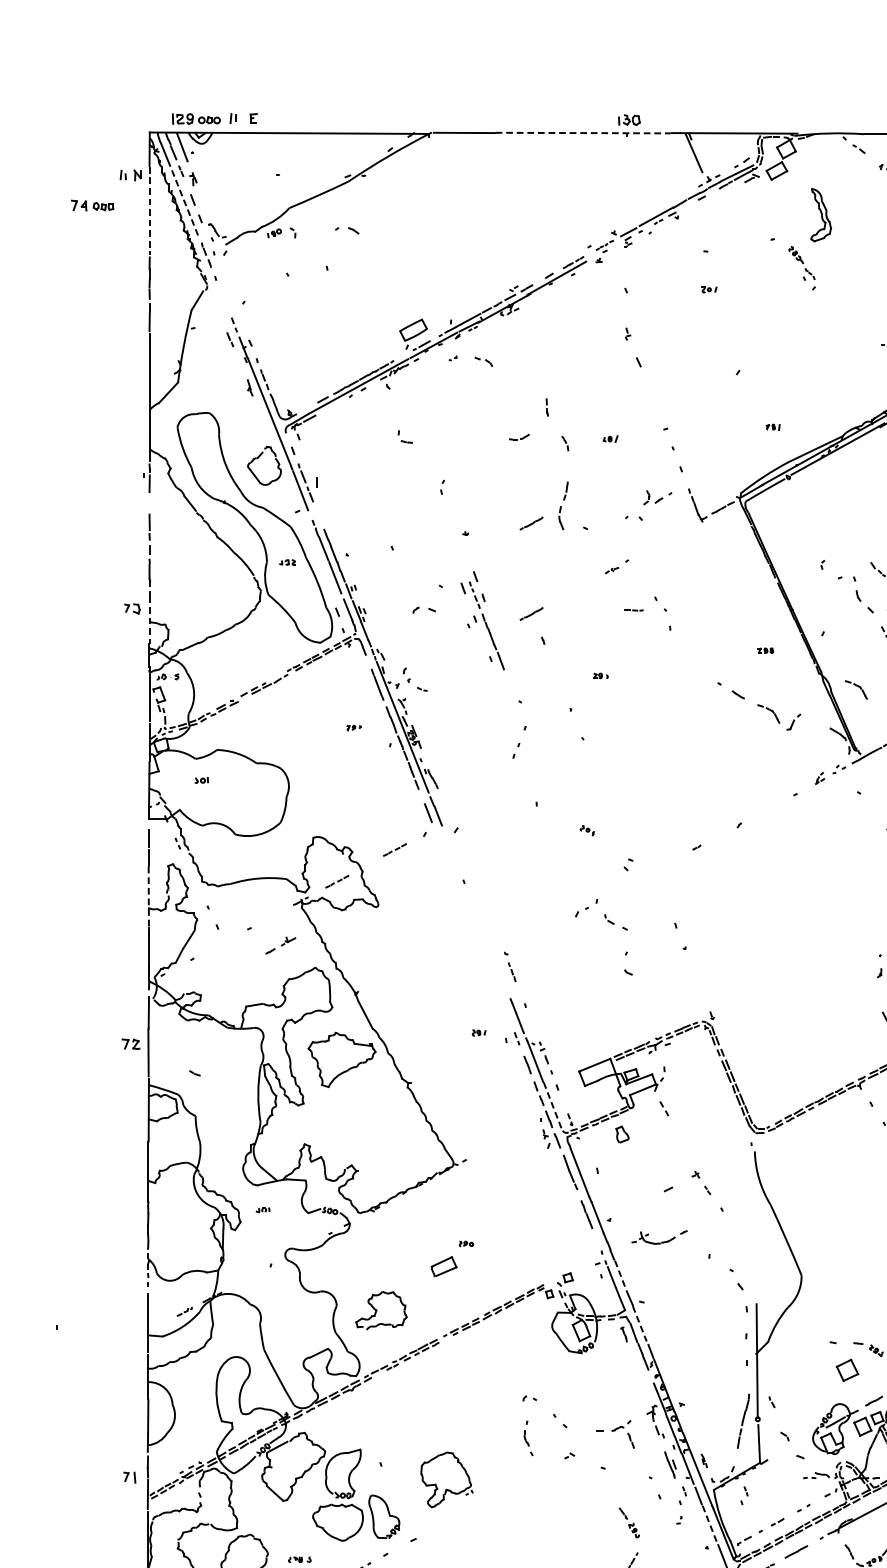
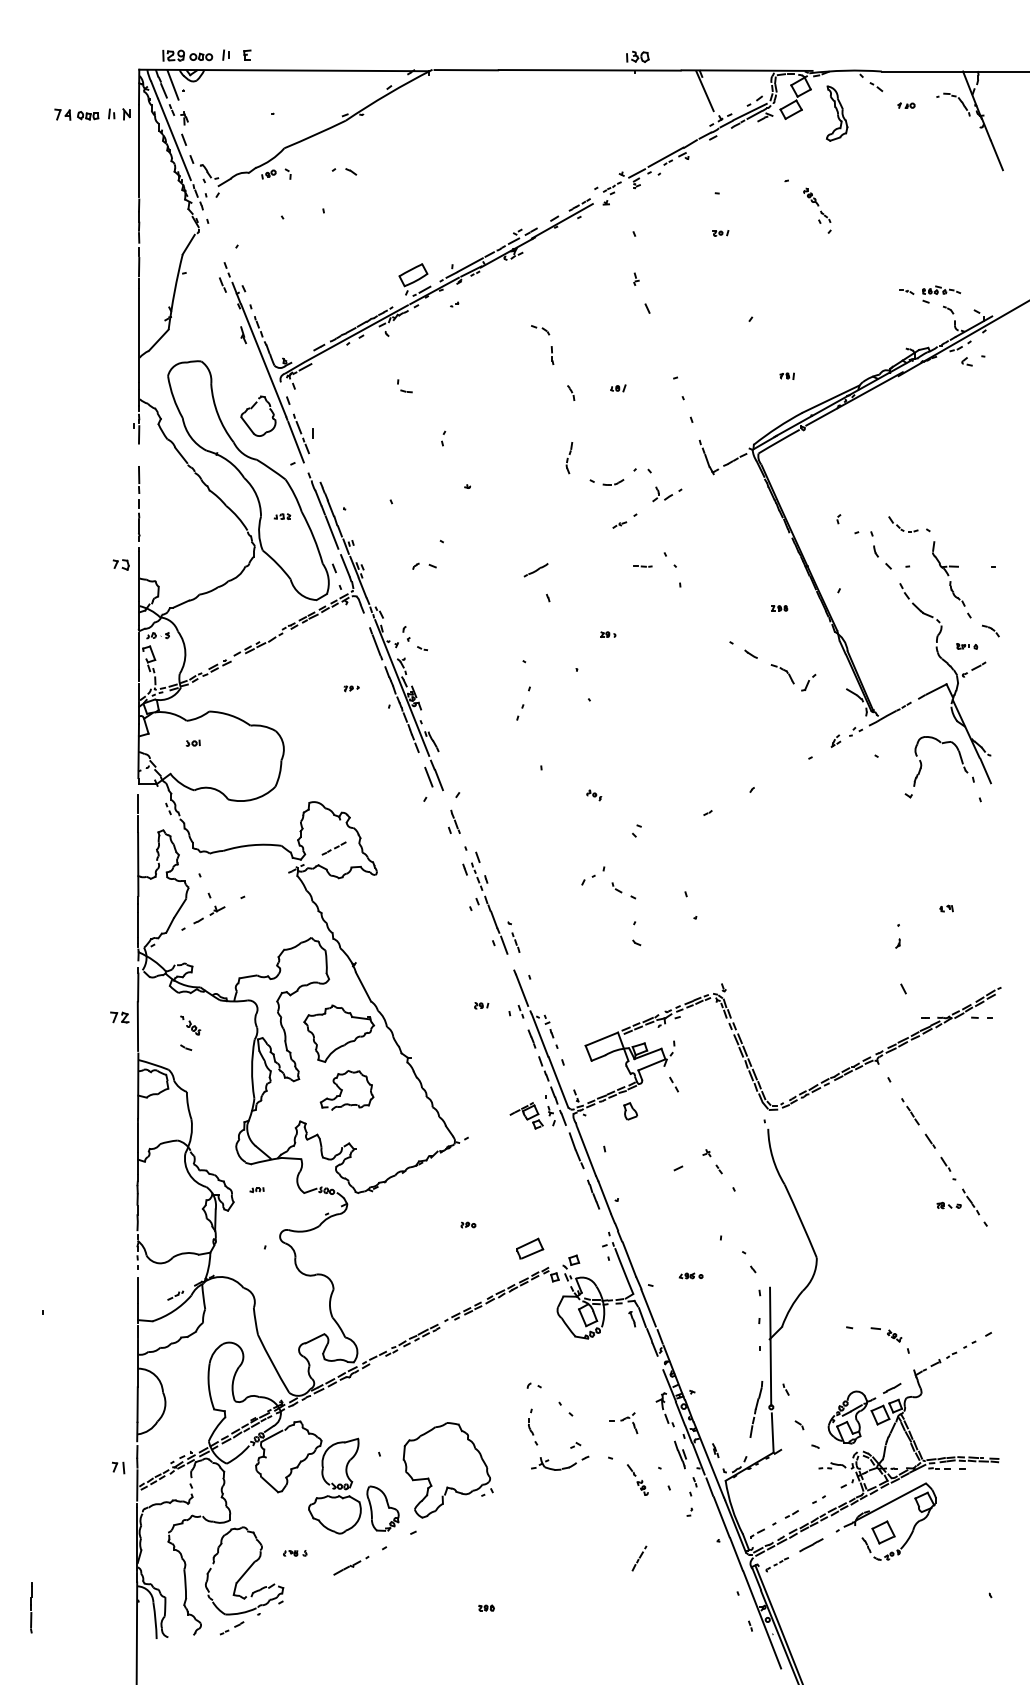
line: (582, 133) -> (589, 70), dashed -> solid
line: (183, 199) -> (174, 139), dashed -> solid
part: (92, 205) -> (76, 114), moved
line: (149, 211) -> (138, 151), dashed -> solid
part: (821, 215) -> (837, 113), moved
part: (483, 362) -> (540, 330), moved
part: (519, 437) -> (613, 482), moved
part: (657, 497) -> (667, 494), moved
part: (563, 506) -> (569, 458), size x0.62
line: (530, 523) -> (535, 476), removed
line: (149, 620) -> (138, 576), dashed -> solid
part: (482, 620) -> (485, 902), moved
part: (856, 690) -> (873, 649), removed
part: (394, 849) -> (393, 815), removed
part: (453, 855) -> (454, 821), added
line: (149, 897) -> (138, 864), dashed -> solid
part: (280, 945) -> (209, 914), moved
part: (199, 1051) -> (190, 1025), added
line: (553, 1106) -> (558, 1082), dashed -> solid
part: (522, 1138) -> (526, 1115), added
part: (659, 1236) -> (560, 1462), moved
part: (444, 1266) -> (530, 1248), moved
line: (621, 1278) -> (629, 1260), dashed -> solid
part: (680, 1292) -> (690, 1275), added
part: (380, 1310) -> (346, 1090), moved
line: (639, 1324) -> (648, 1308), dashed -> solid
part: (847, 1370) -> (883, 1532), moved
part: (615, 1434) -> (623, 1423), size x0.71
part: (446, 1480) -> (447, 1470), size x1.67
part: (744, 1495) -> (757, 1486), removed
part: (629, 1522) -> (637, 1479), moved
line: (709, 1525) -> (721, 1517), dashed -> solid

